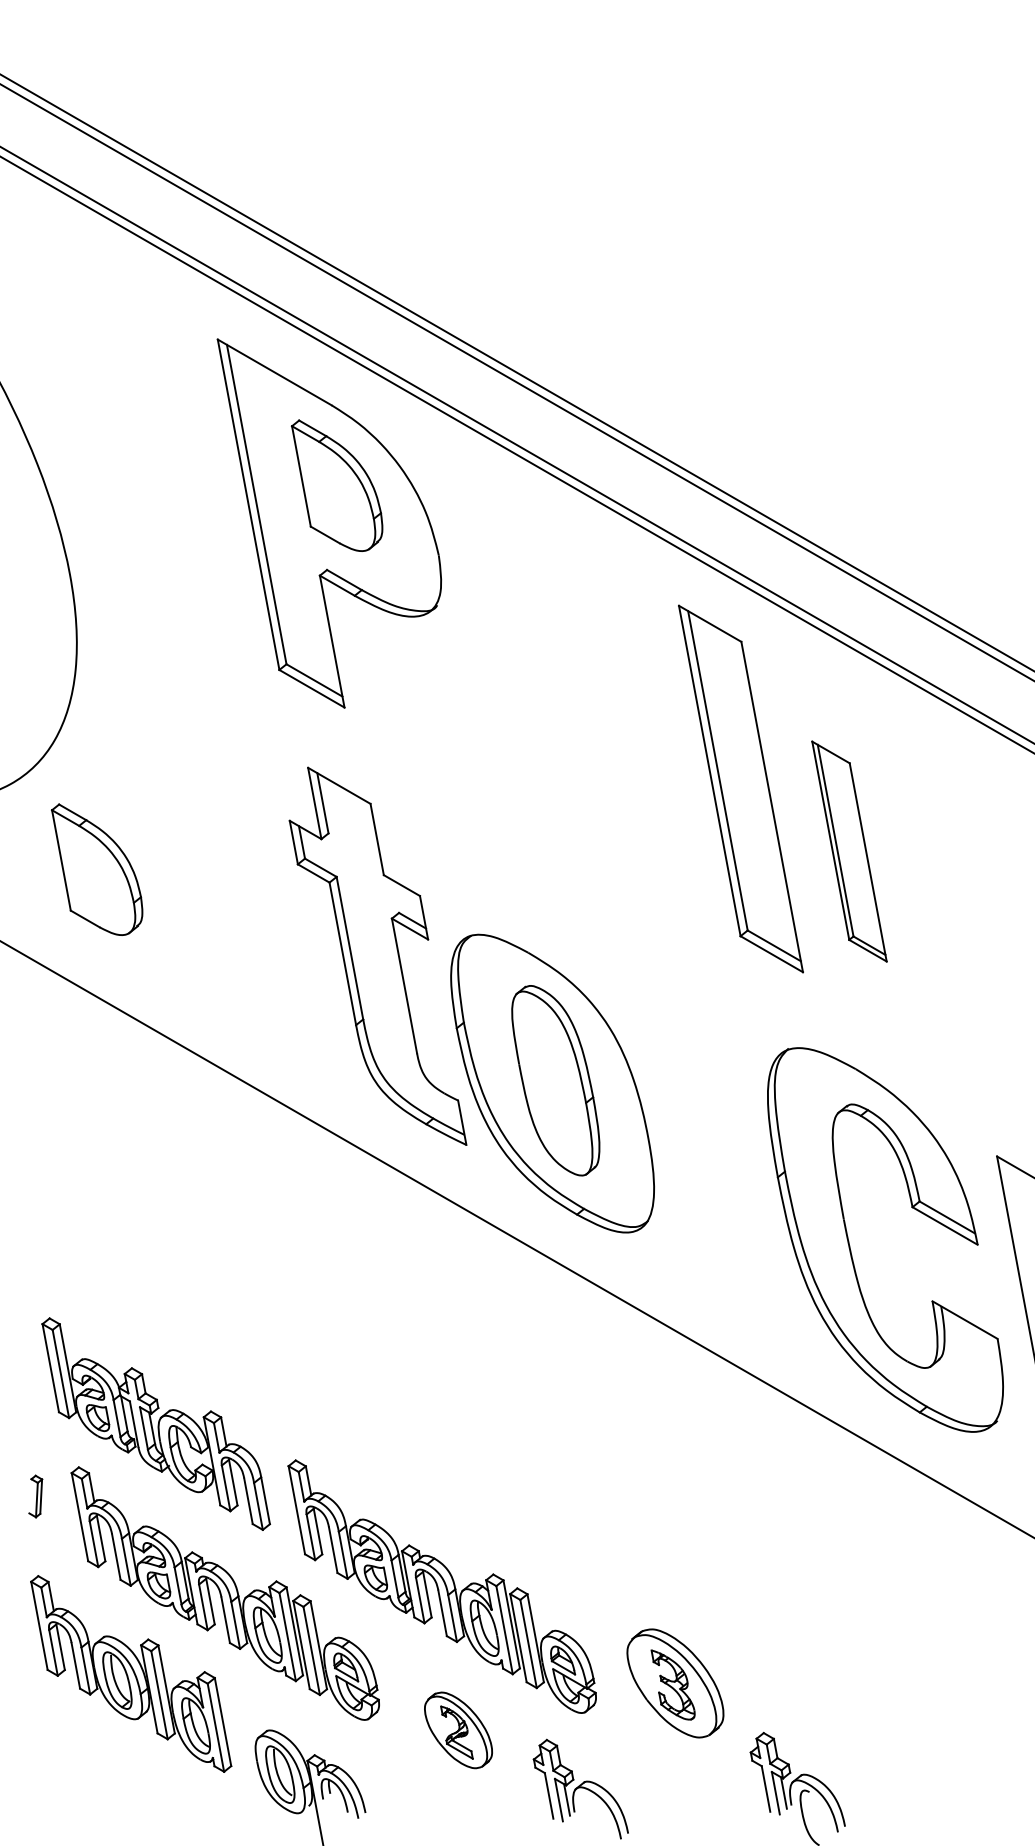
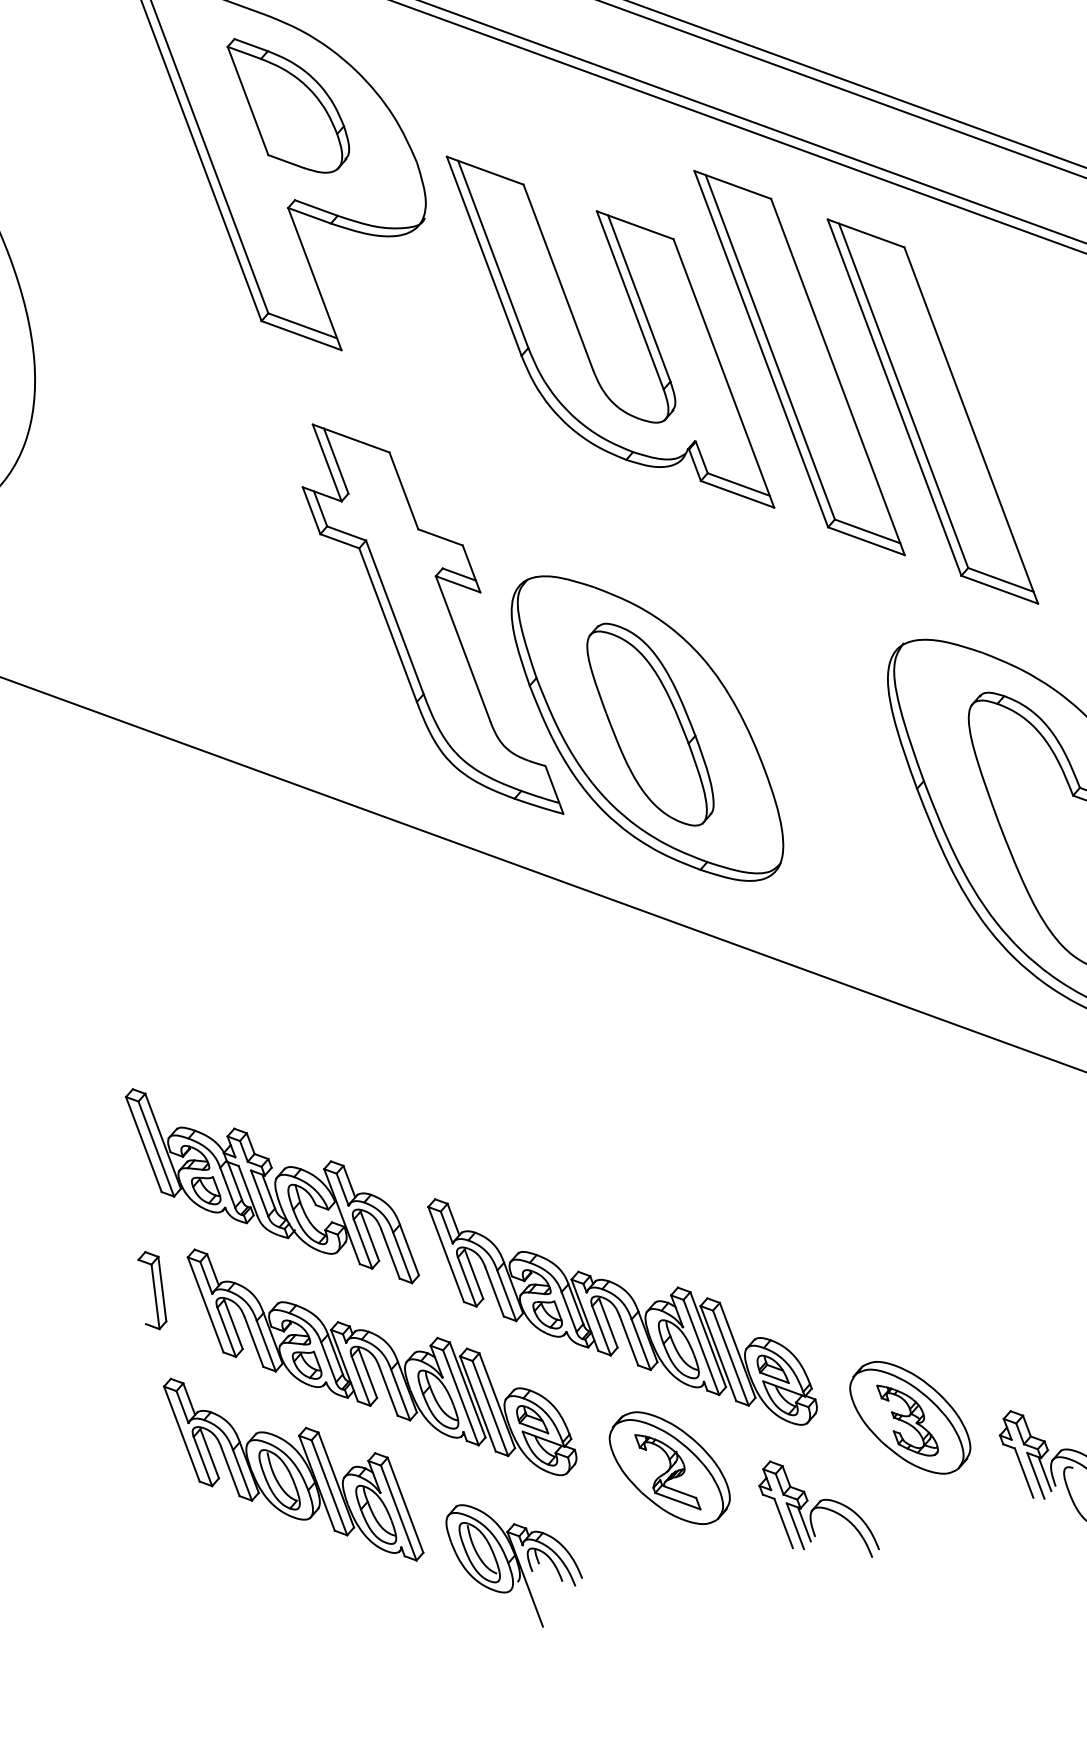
part: (556, 736) -> (583, 340), added
part: (849, 851) -> (932, 411), size x1.67
part: (96, 869) -> (96, 579), removed
part: (35, 1496) -> (152, 1290), size x1.67
part: (675, 1683) -> (910, 1417), moved
part: (458, 1730) -> (669, 1468), size x1.43

